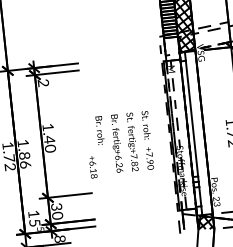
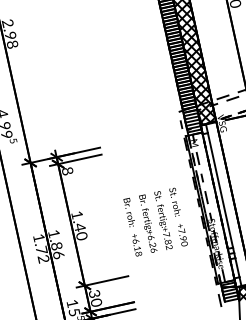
hatch: (171, 48) -> (192, 122), added
text: (42, 83) -> (66, 171), 2 -> 8
text: (93, 167) -> (137, 245), moved
hatch: (189, 219) -> (229, 291), added

